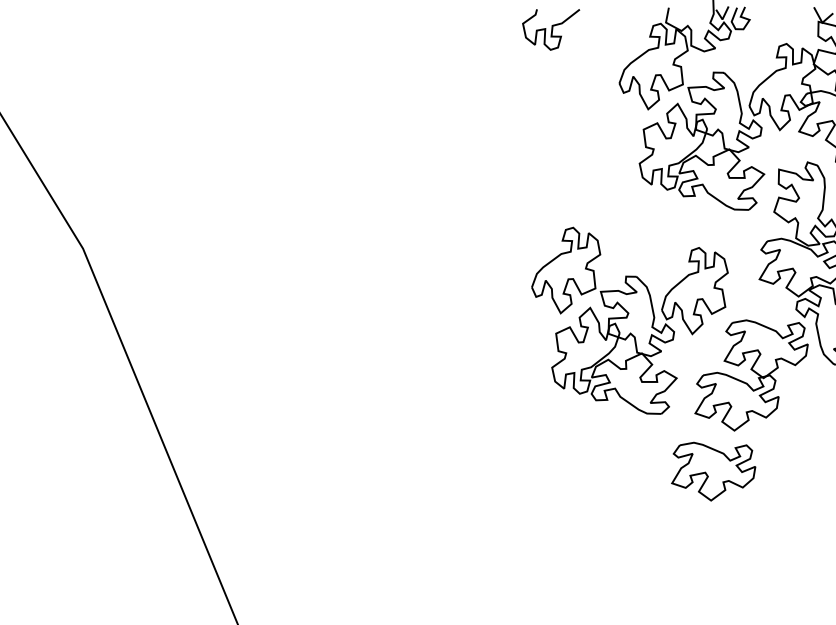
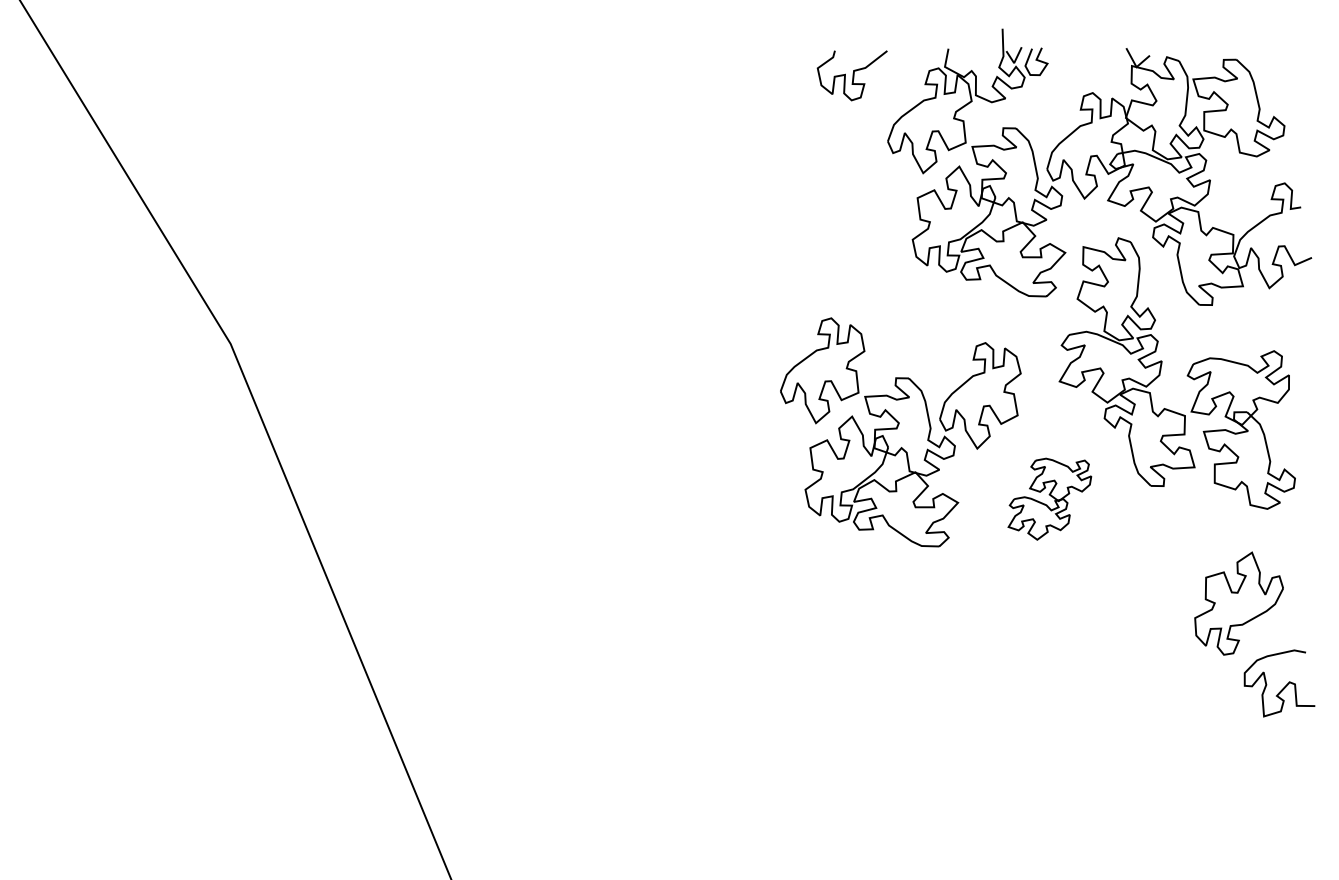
curve: (551, 29) -> (852, 75), moved
part: (751, 374) -> (1049, 498), size x0.6
part: (713, 471) -> (1003, 616), removed

